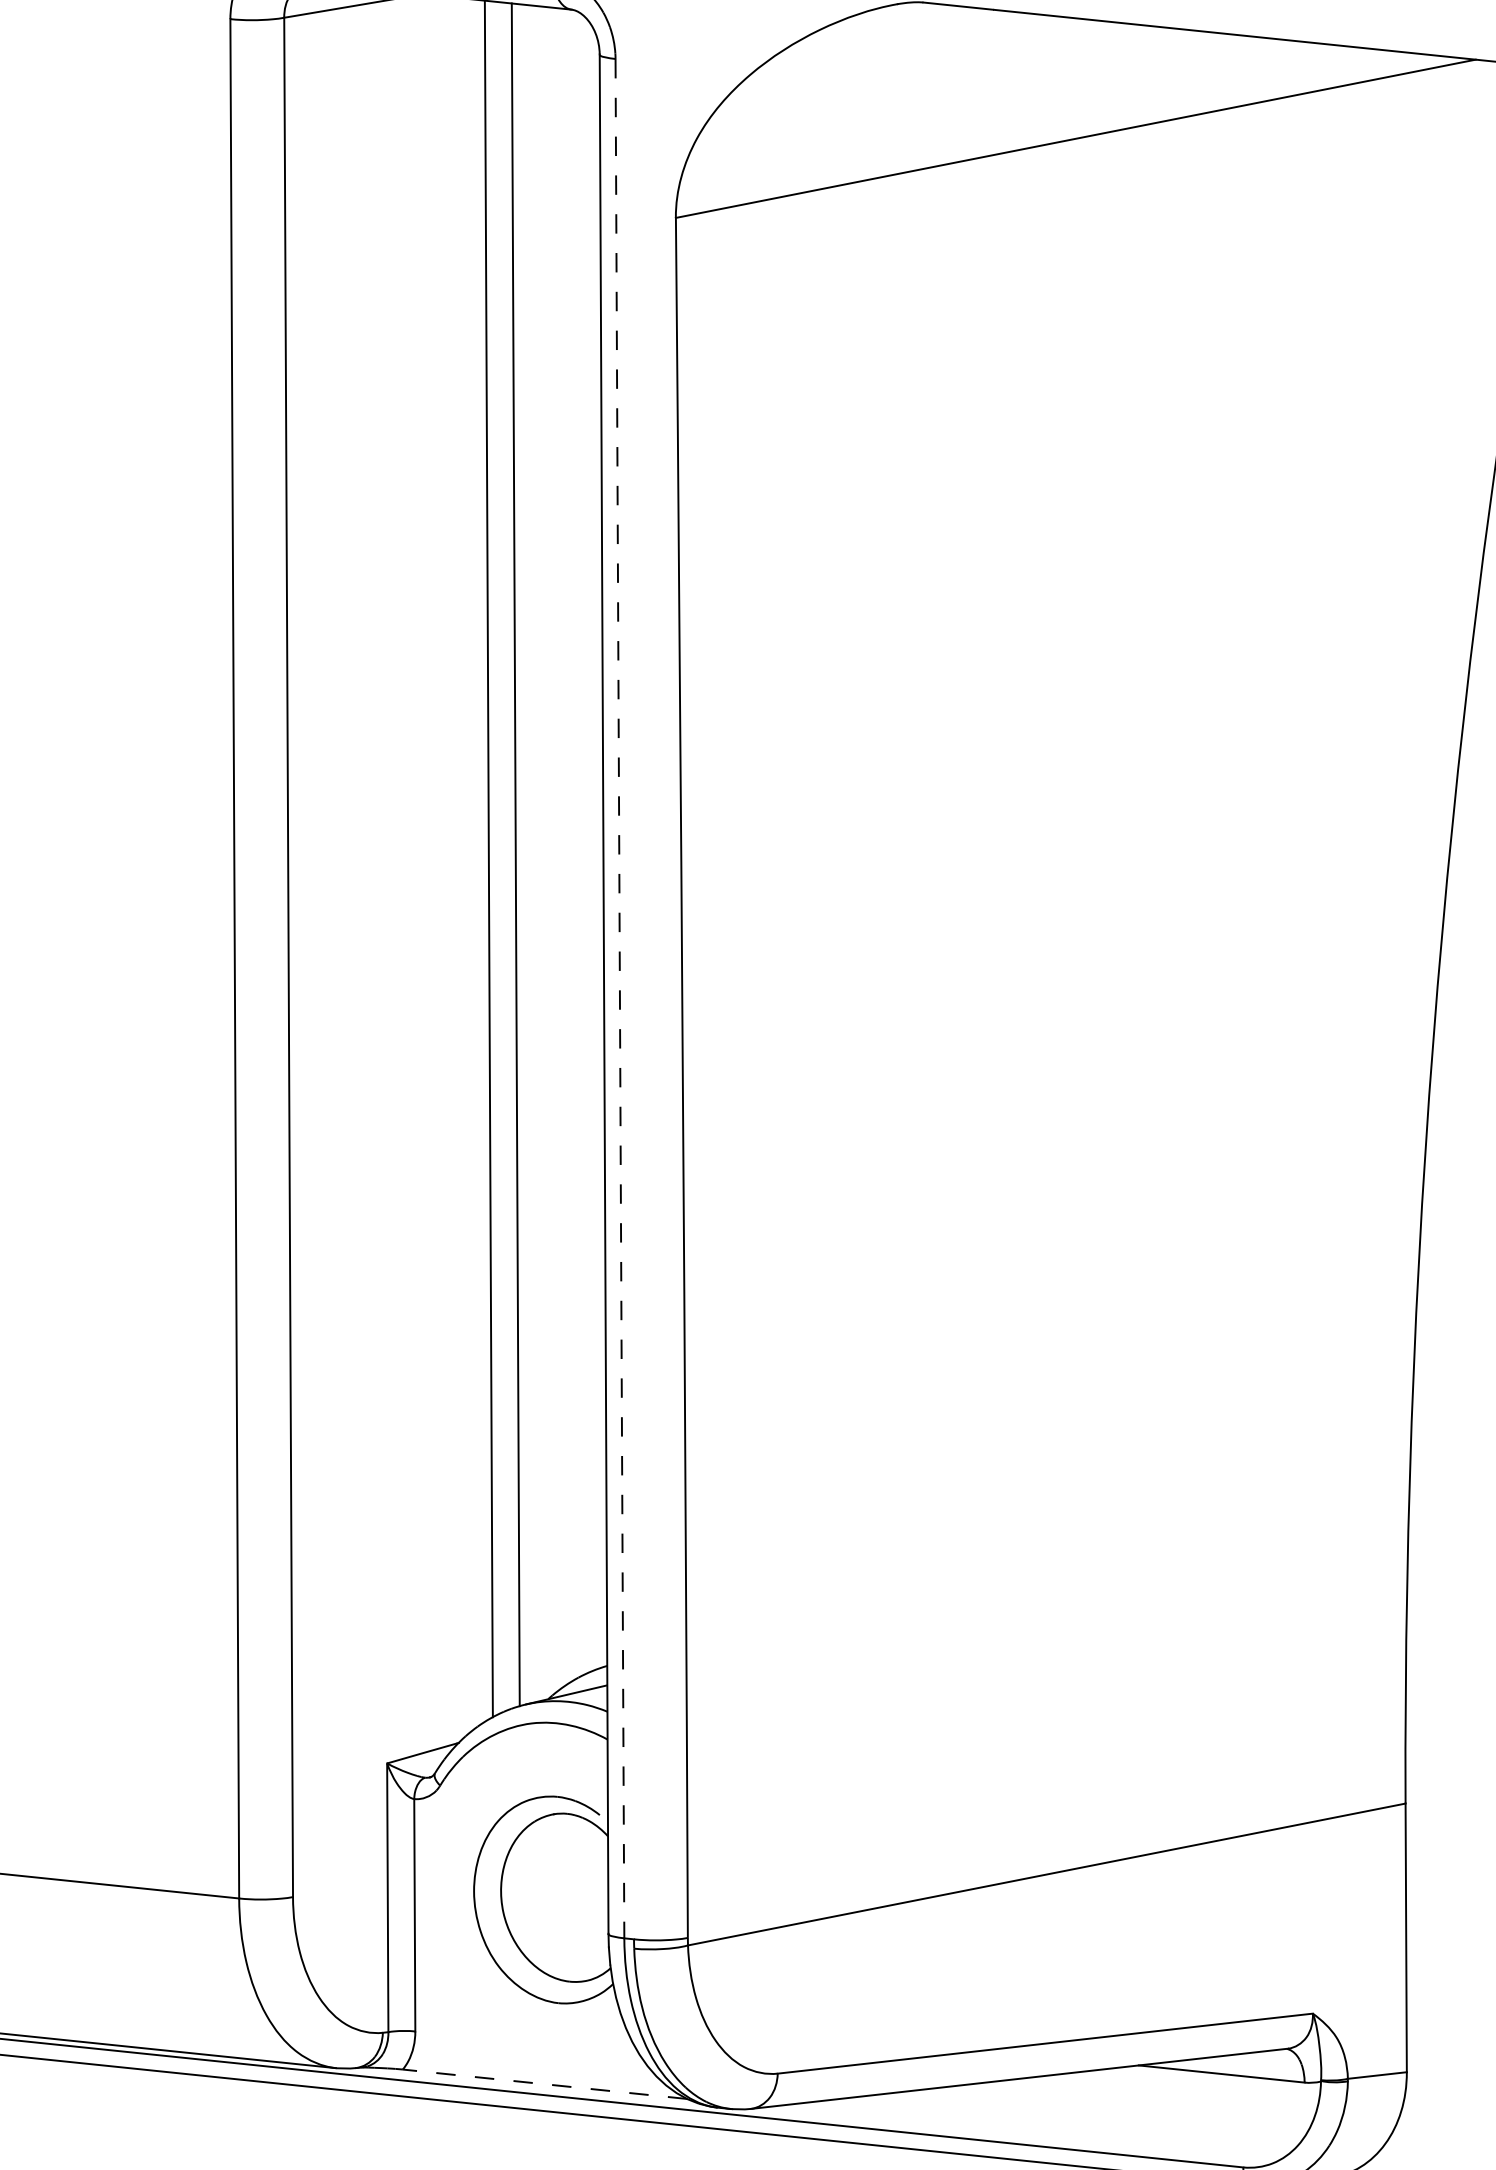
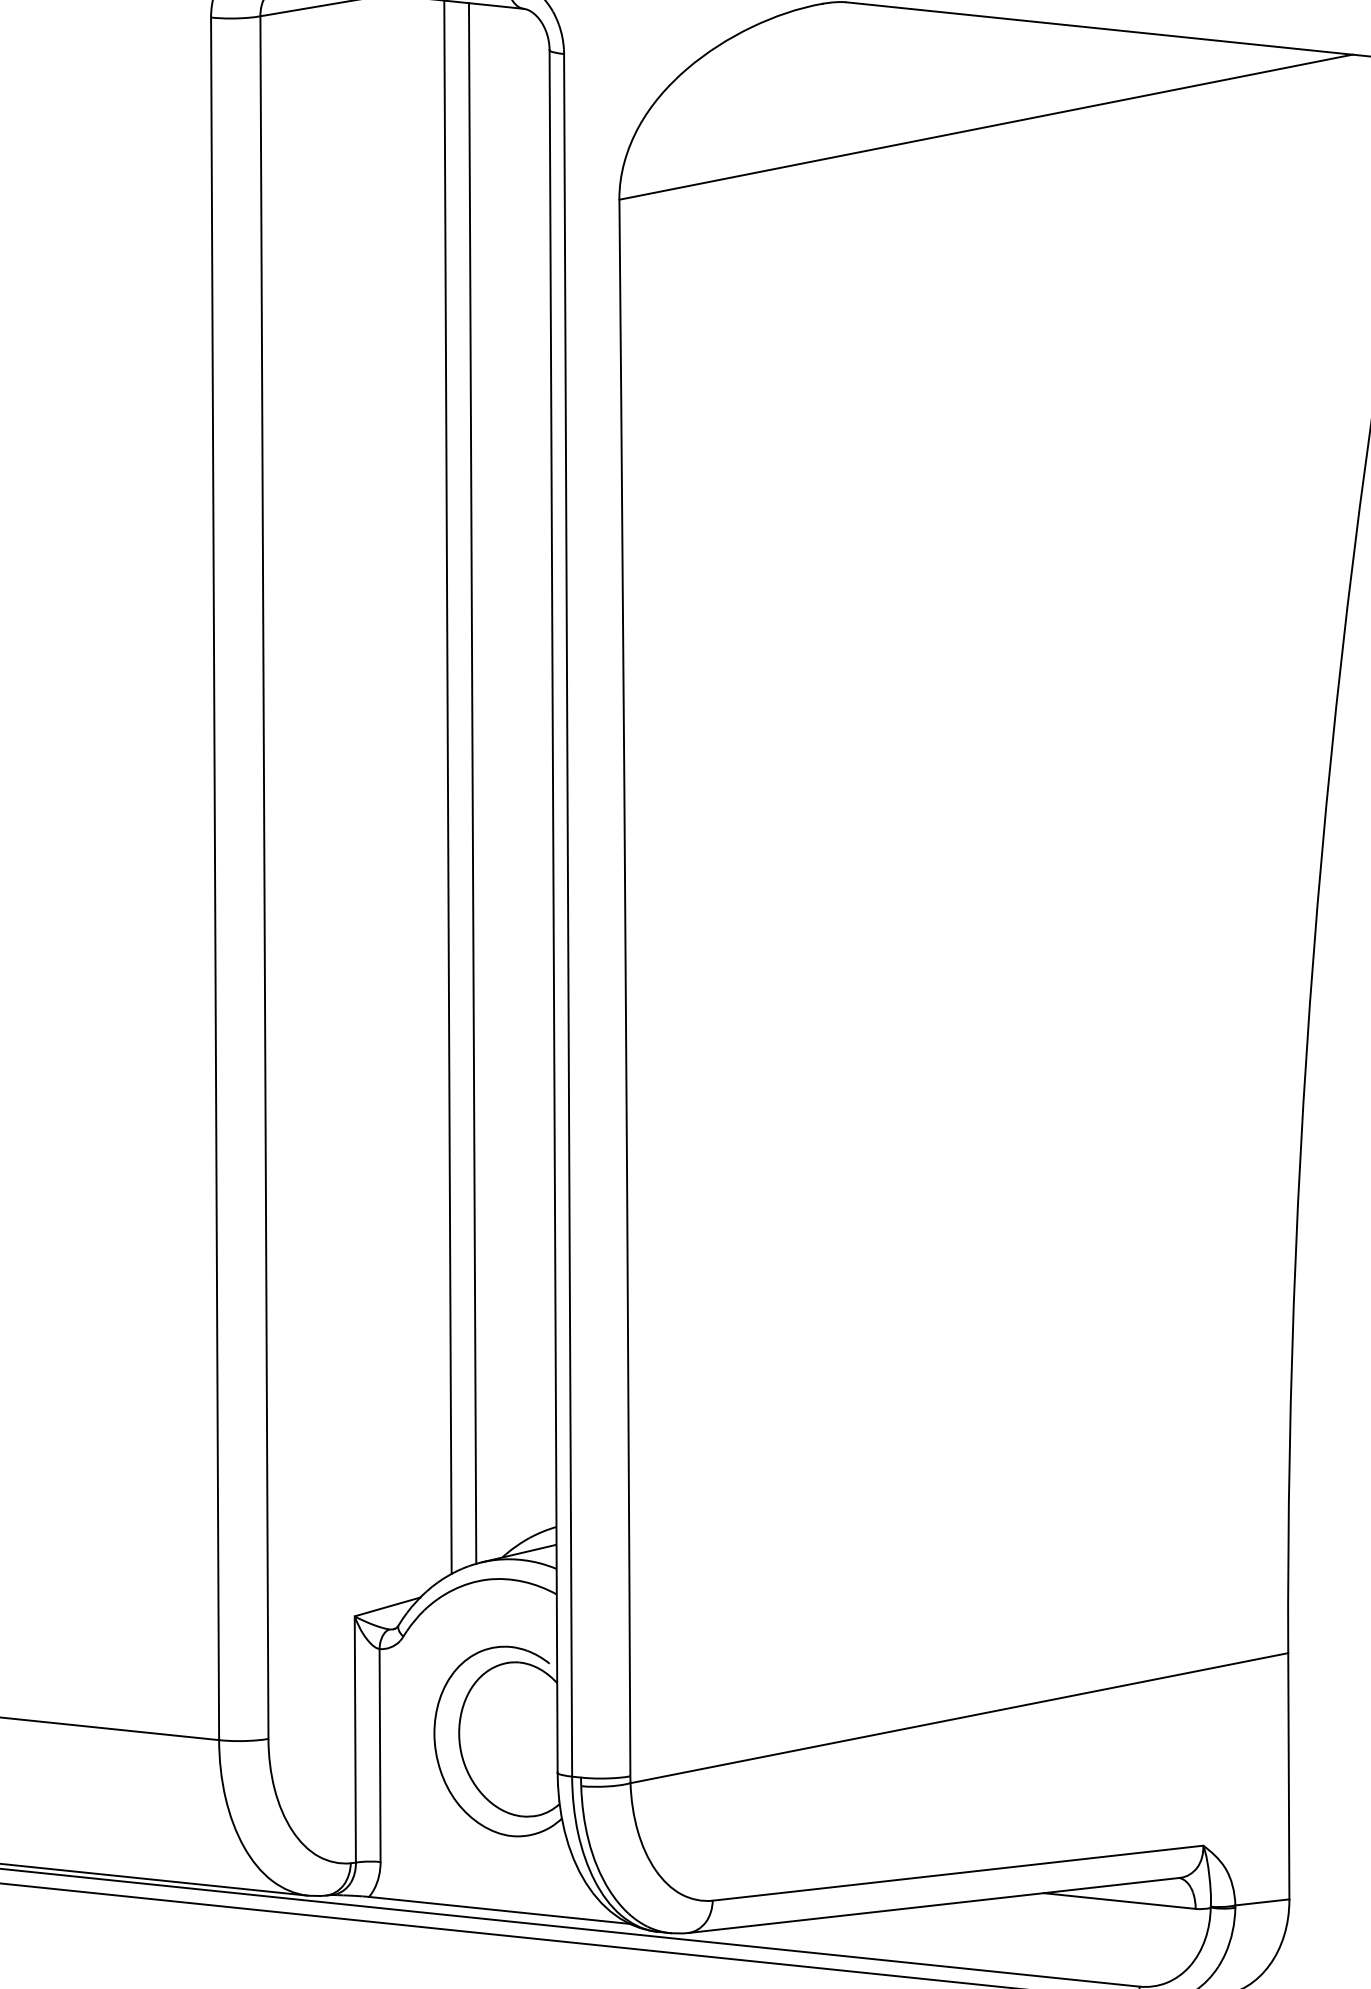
line: (619, 998) -> (567, 915), dashed -> solid
line: (545, 2084) -> (499, 1910), dashed -> solid

